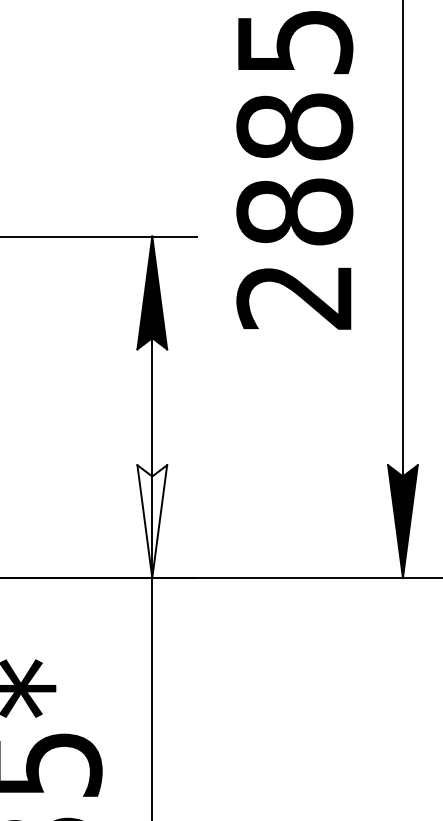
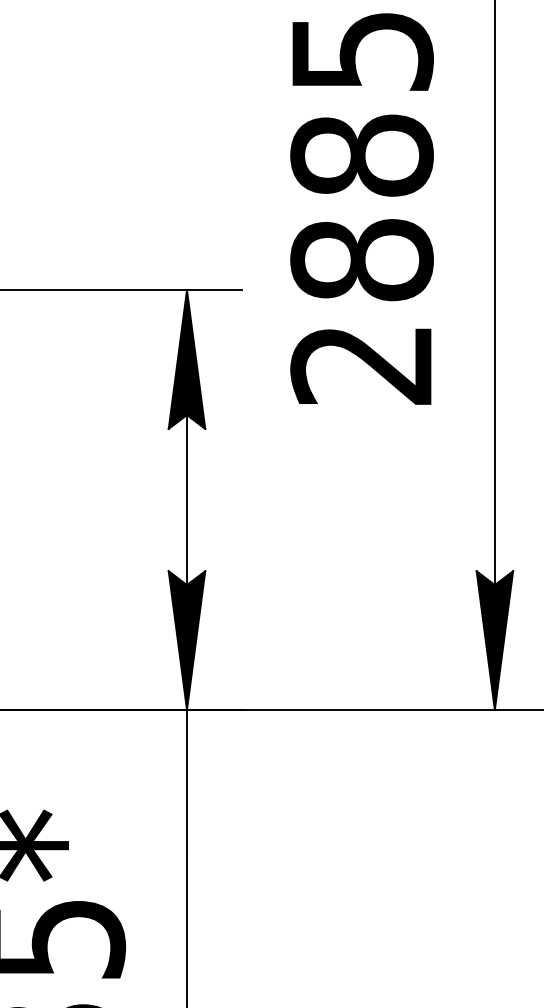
fill: (152, 521) -> (187, 640), added

